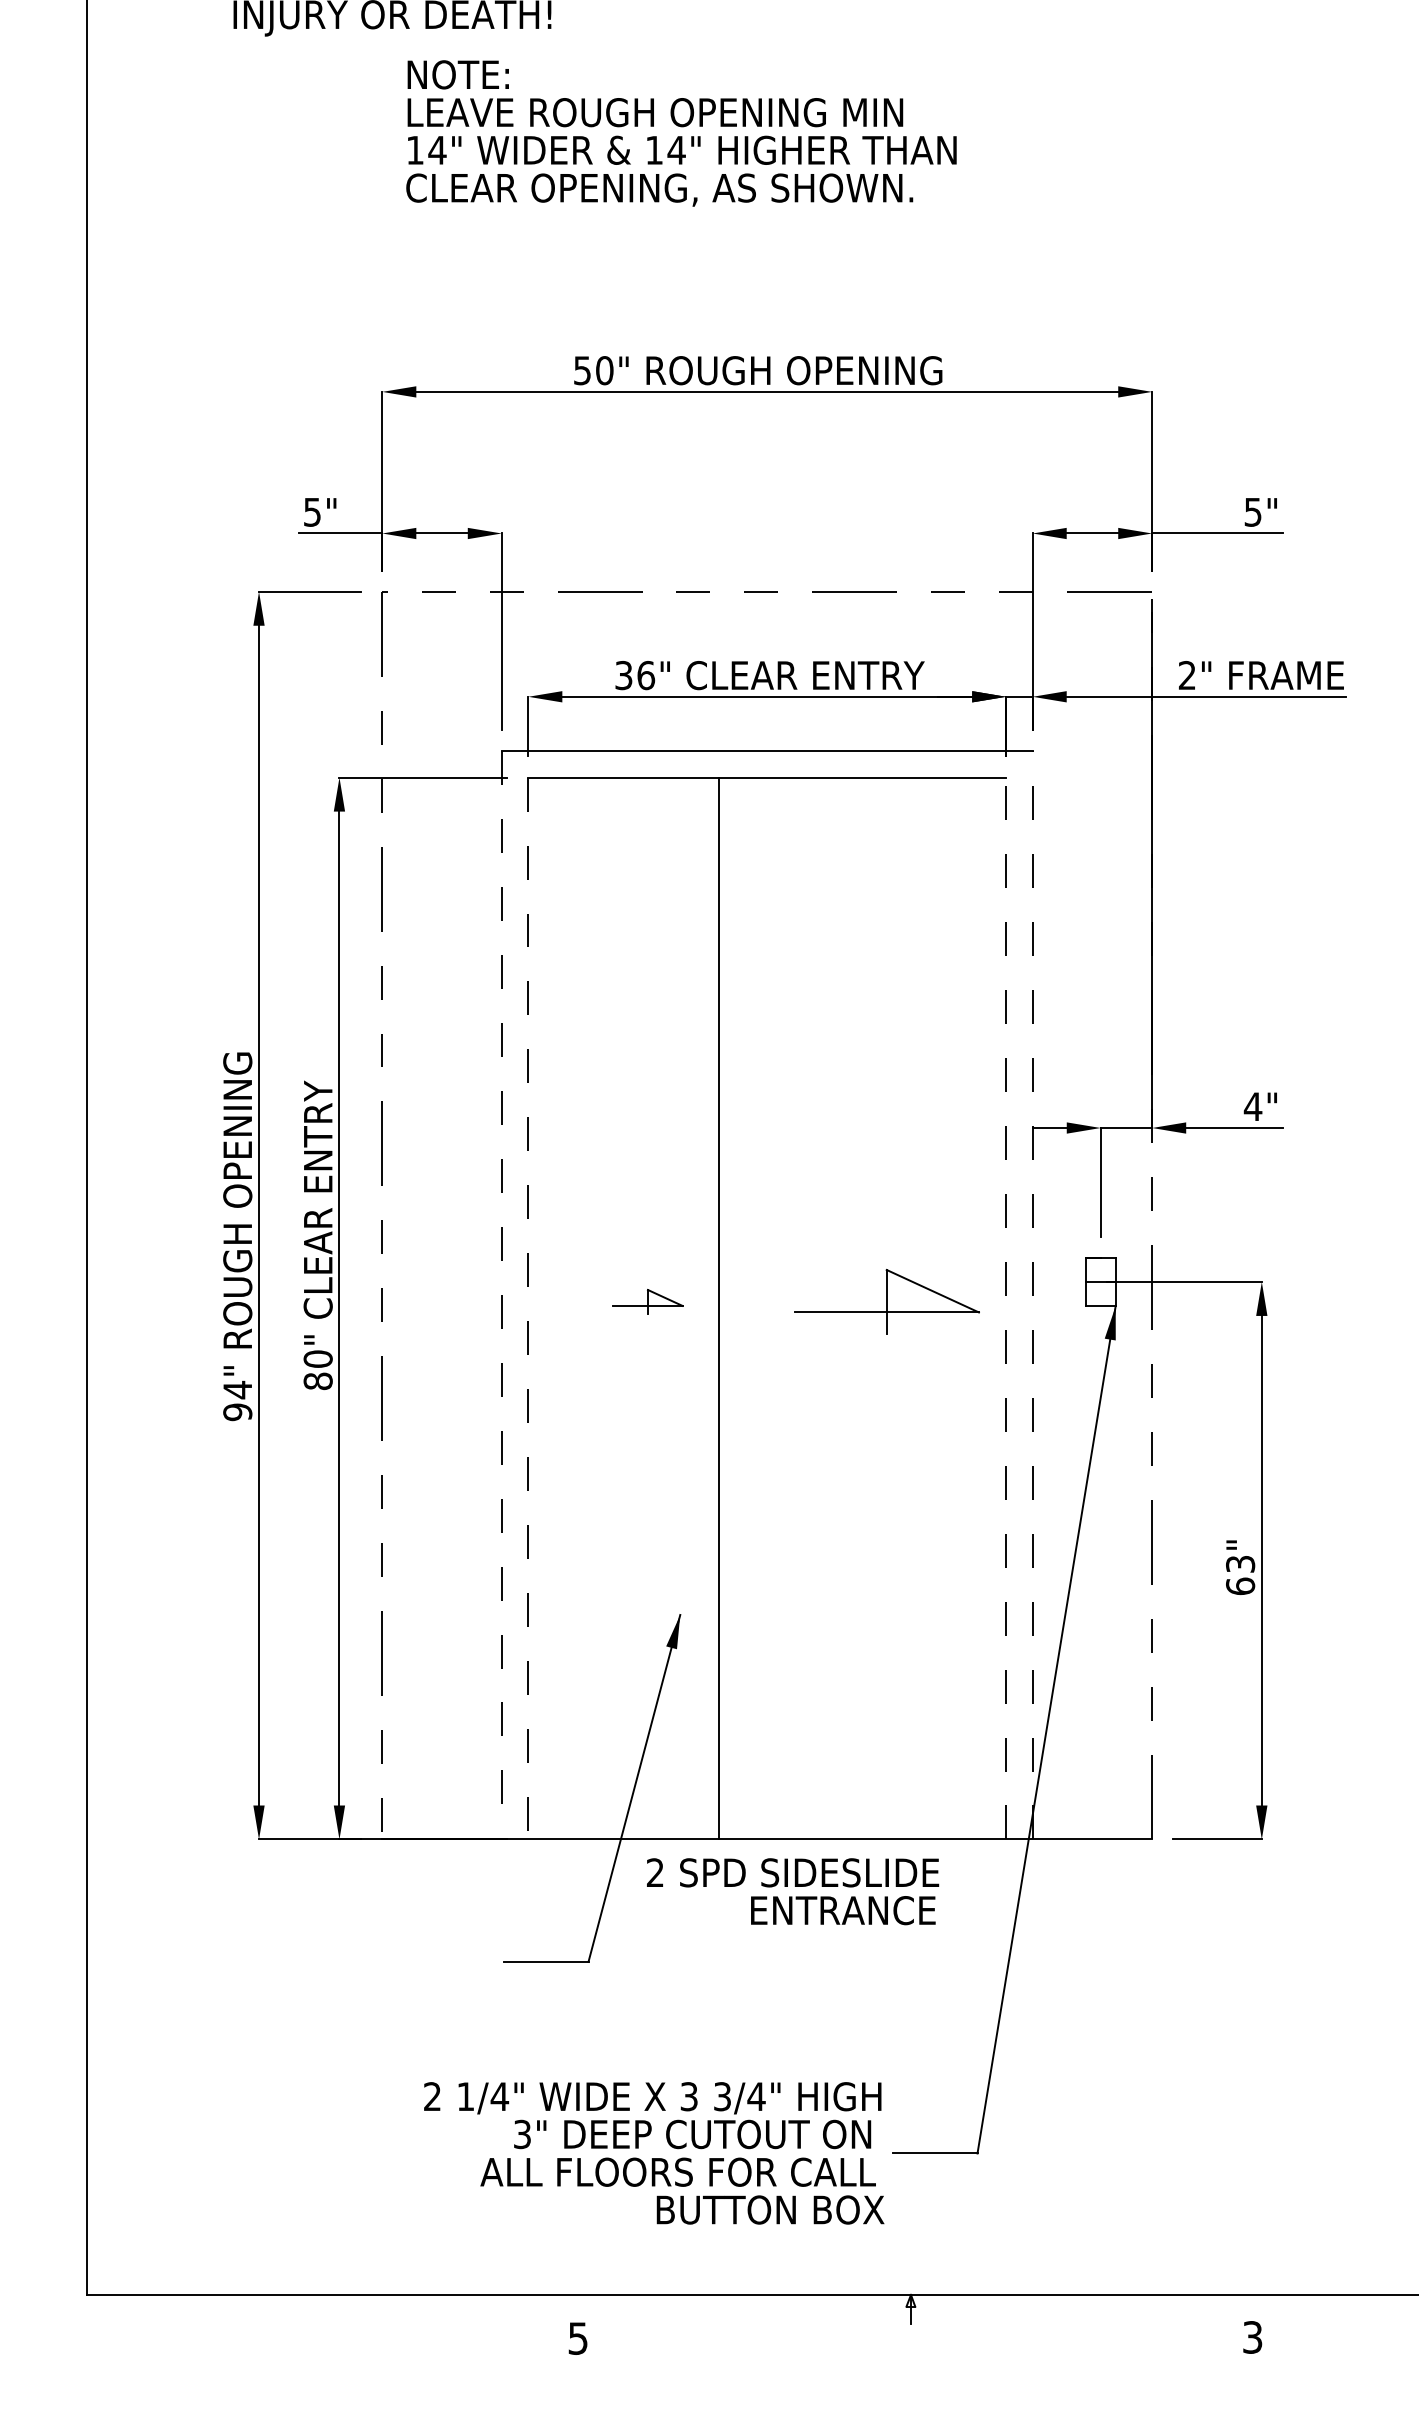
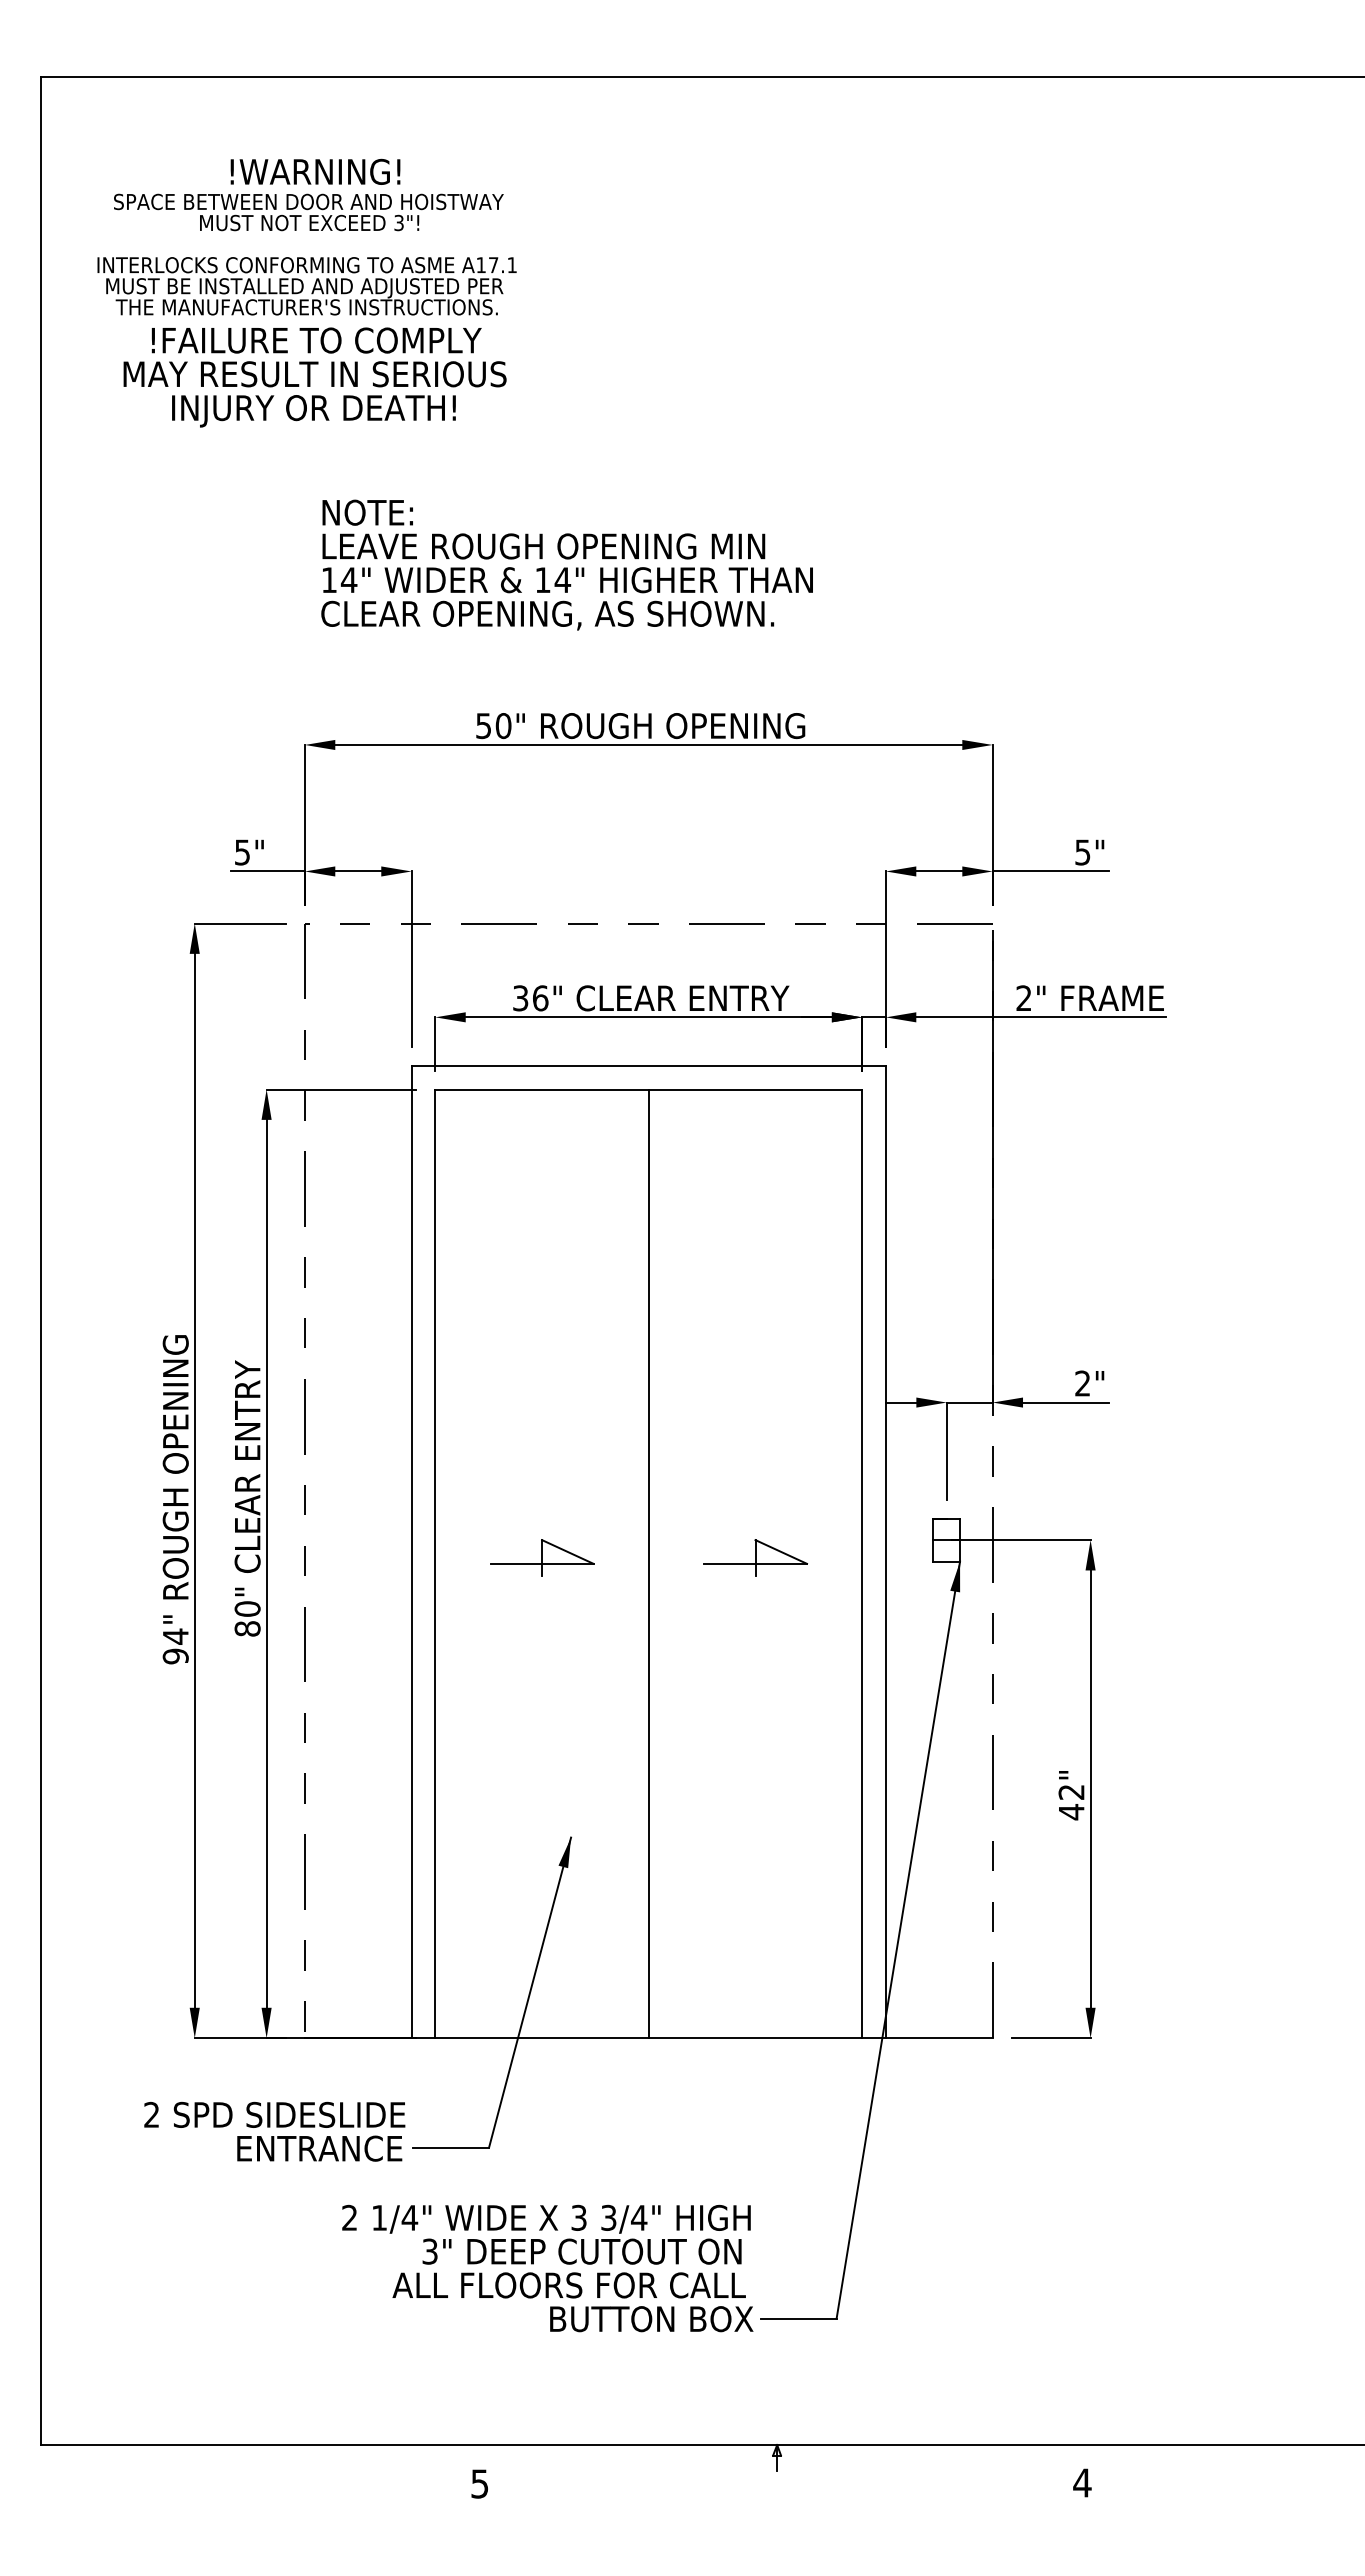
text: (680, 132) -> (566, 564), moved
text: (1252, 1106) -> (1082, 1383), 4" -> 2"
line: (1032, 1294) -> (885, 1551), dashed -> solid
line: (501, 1295) -> (411, 1552), dashed -> solid
part: (648, 1301) -> (542, 1557), size x1.67
part: (886, 1301) -> (755, 1557), size x0.62
line: (718, 1308) -> (648, 1563), moved
line: (1006, 1308) -> (862, 1563), dashed -> solid
line: (528, 1309) -> (435, 1564), dashed -> solid
text: (1240, 1575) -> (1071, 1802), 63" -> 42"
text: (792, 1891) -> (274, 2131), moved
text: (653, 2153) -> (547, 2268), moved
text: (1252, 2336) -> (1082, 2482), 3 -> 4

